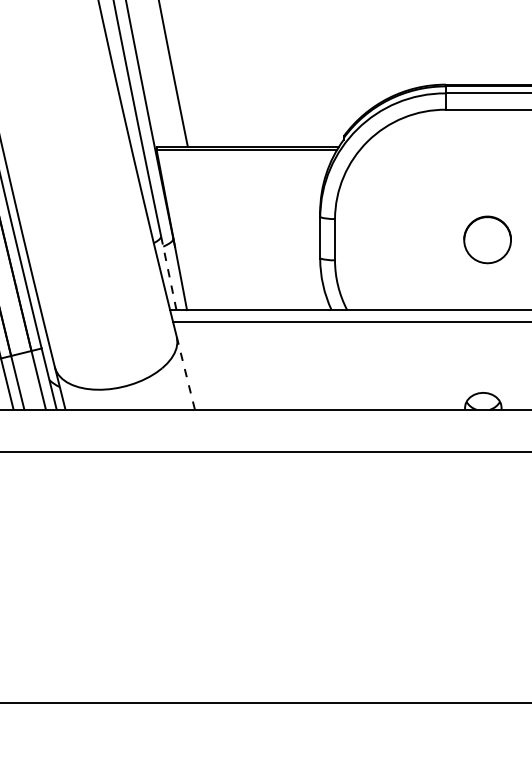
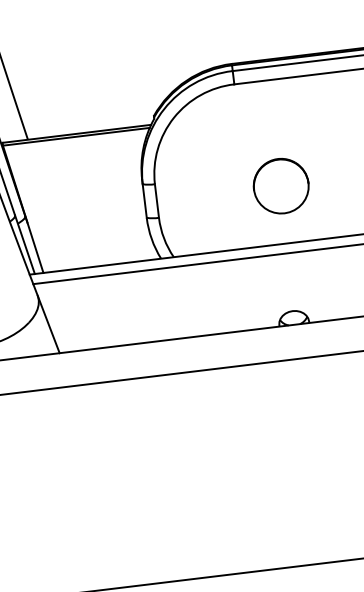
part: (487, 239) -> (281, 185), size x1.43
line: (168, 273) -> (24, 244), dashed -> solid
line: (185, 372) -> (48, 323), dashed -> solid

